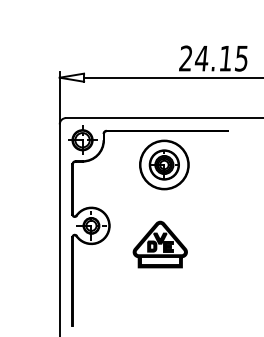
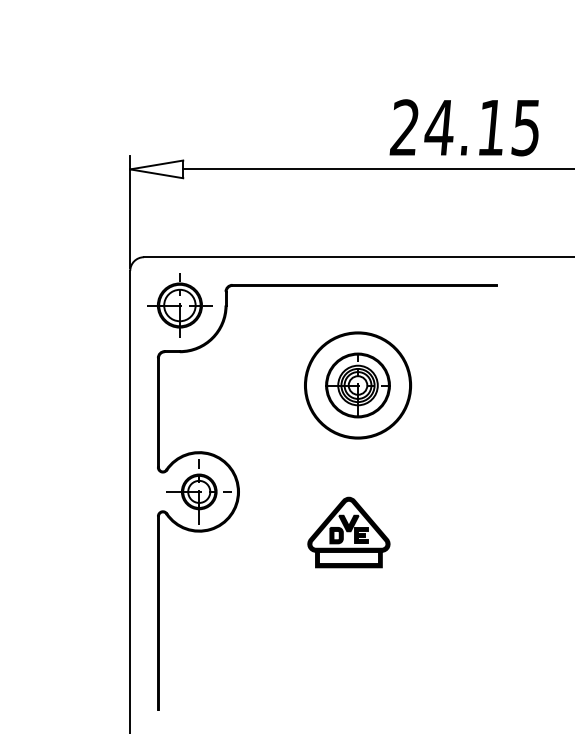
part: (164, 164) -> (358, 384), moved
part: (159, 244) -> (347, 532), size x0.7

